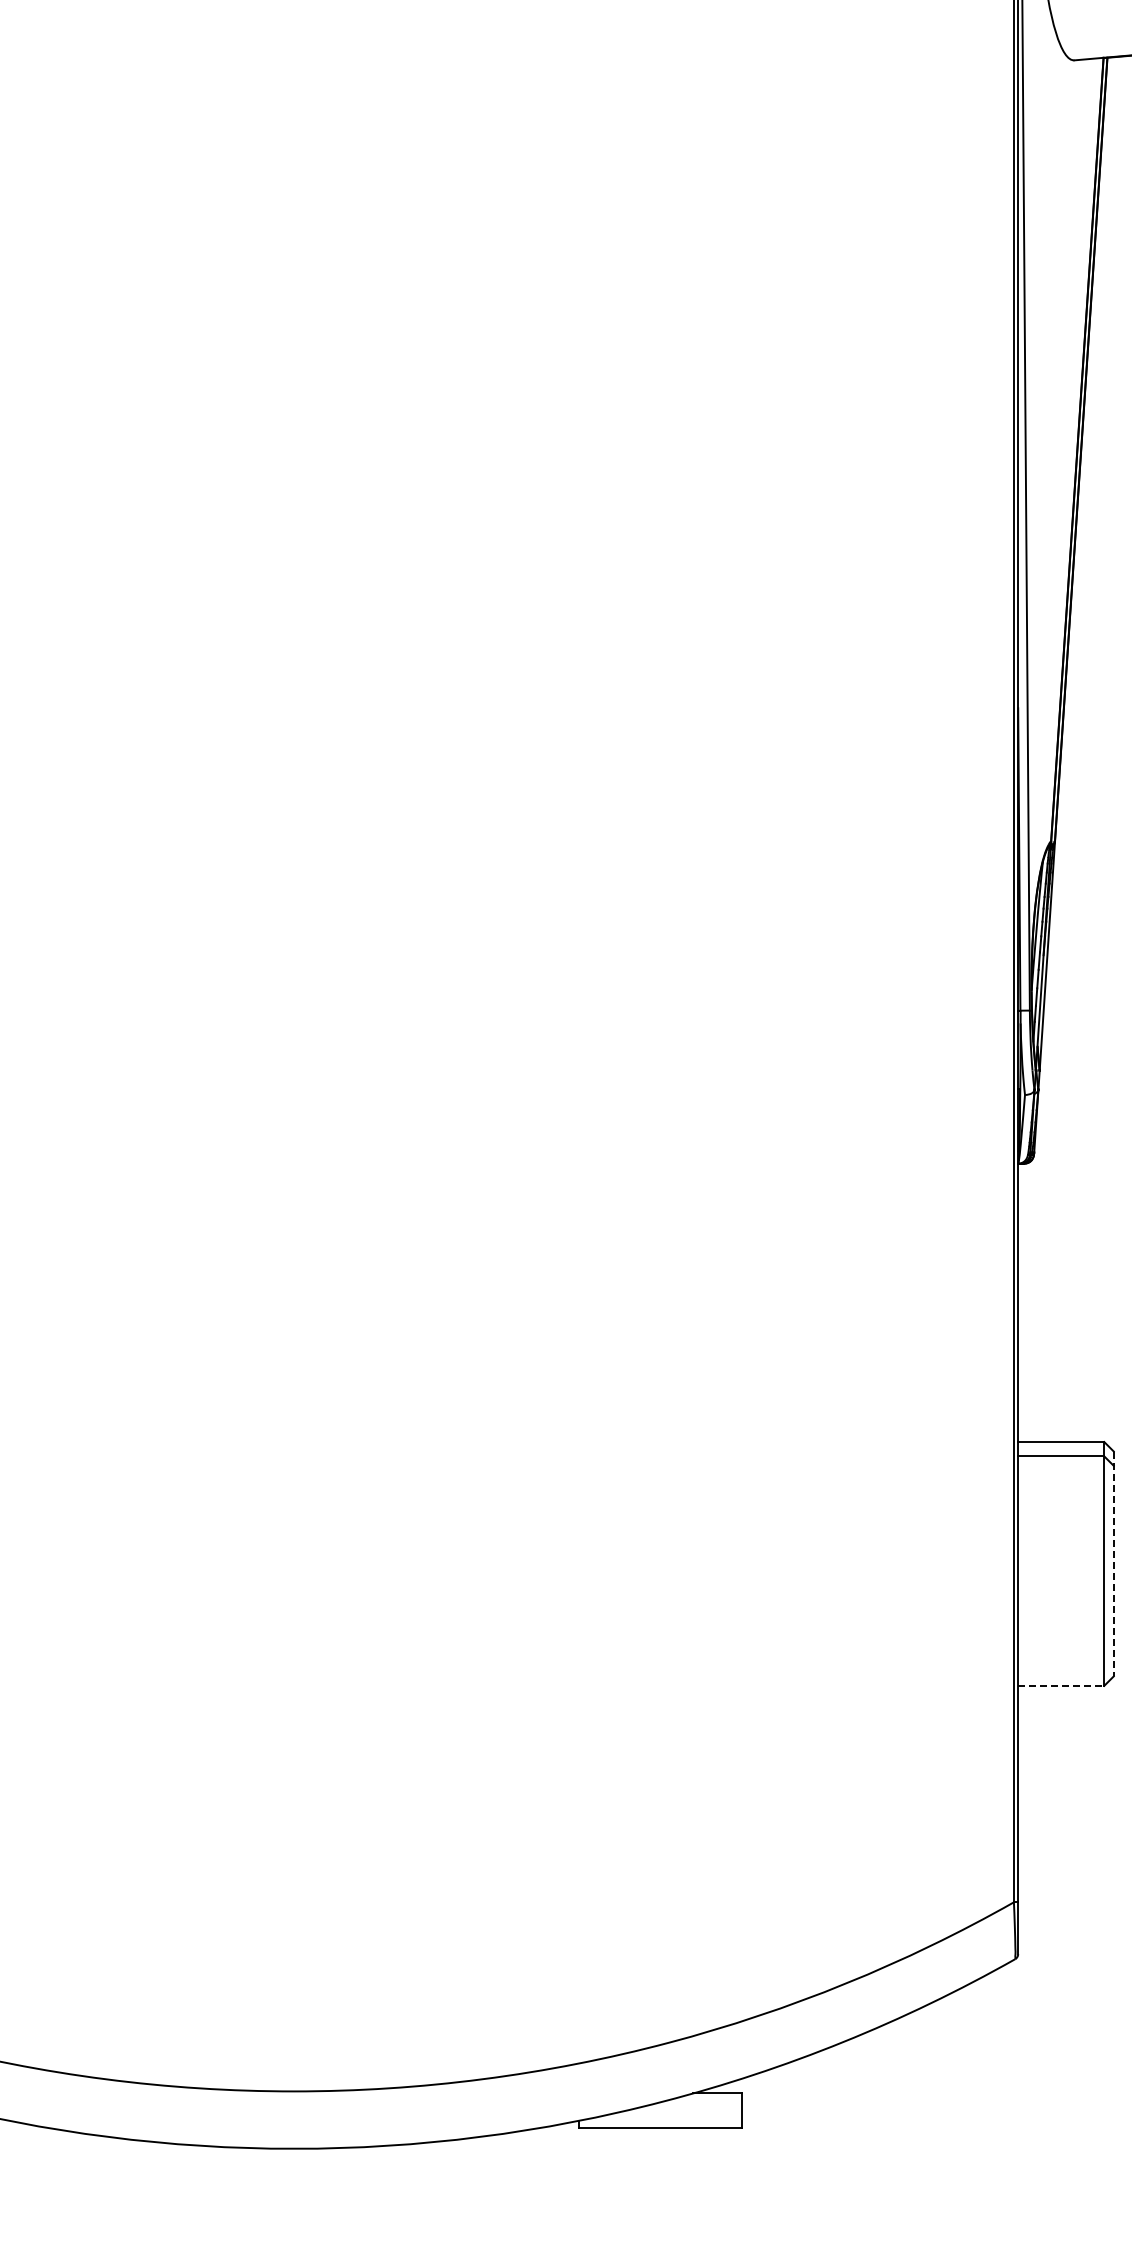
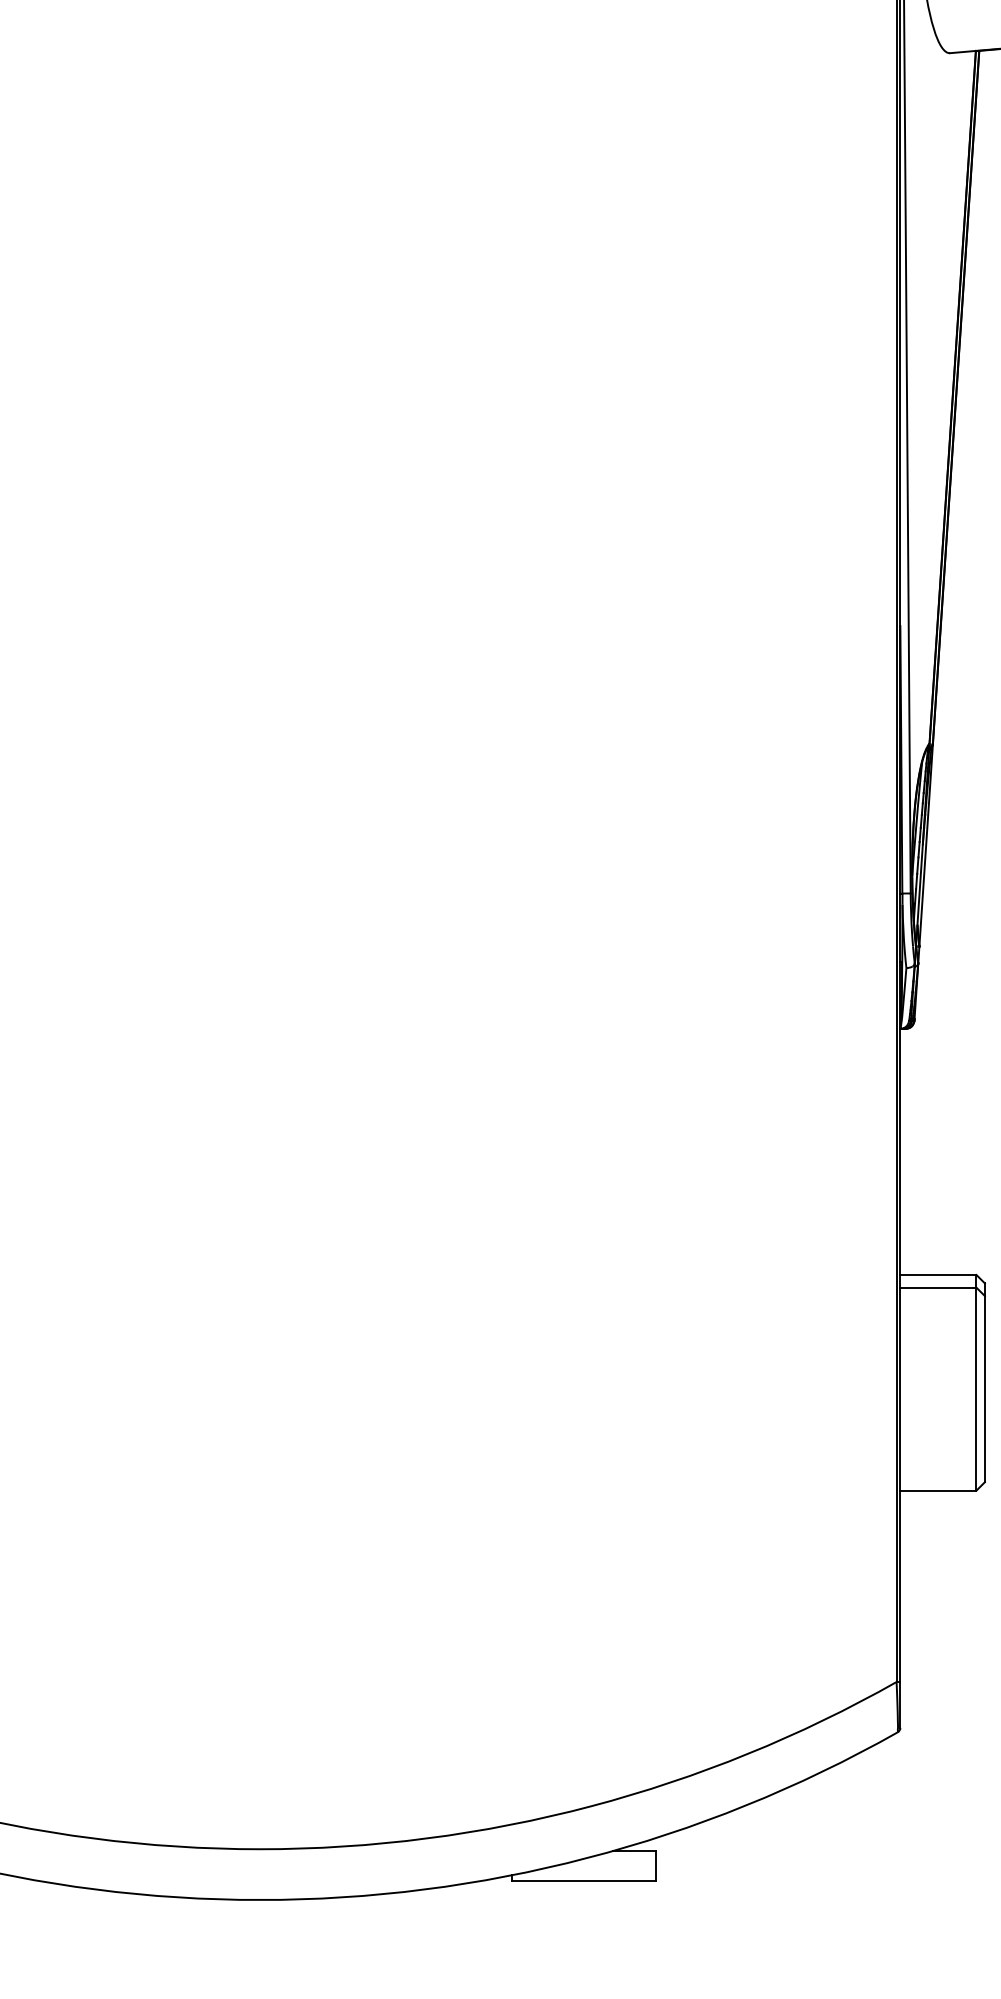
line: (1113, 1564) -> (984, 1383), dashed -> solid
line: (1061, 1685) -> (938, 1490), dashed -> solid

